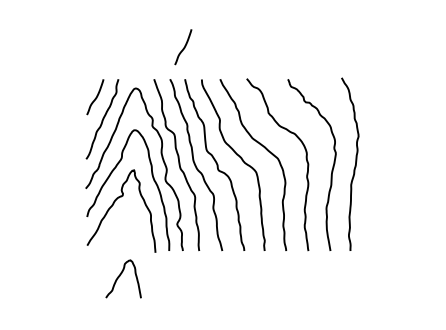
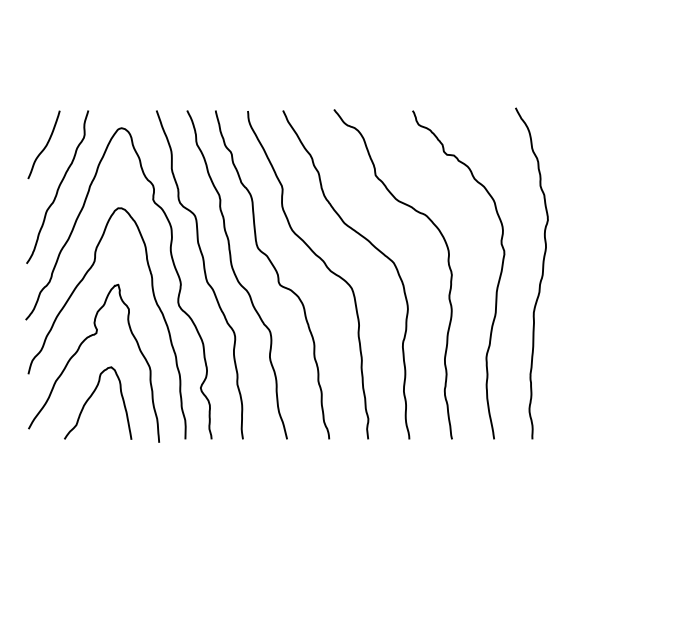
curve: (183, 47) -> (212, 49), removed
curve: (120, 276) -> (92, 398), moved

